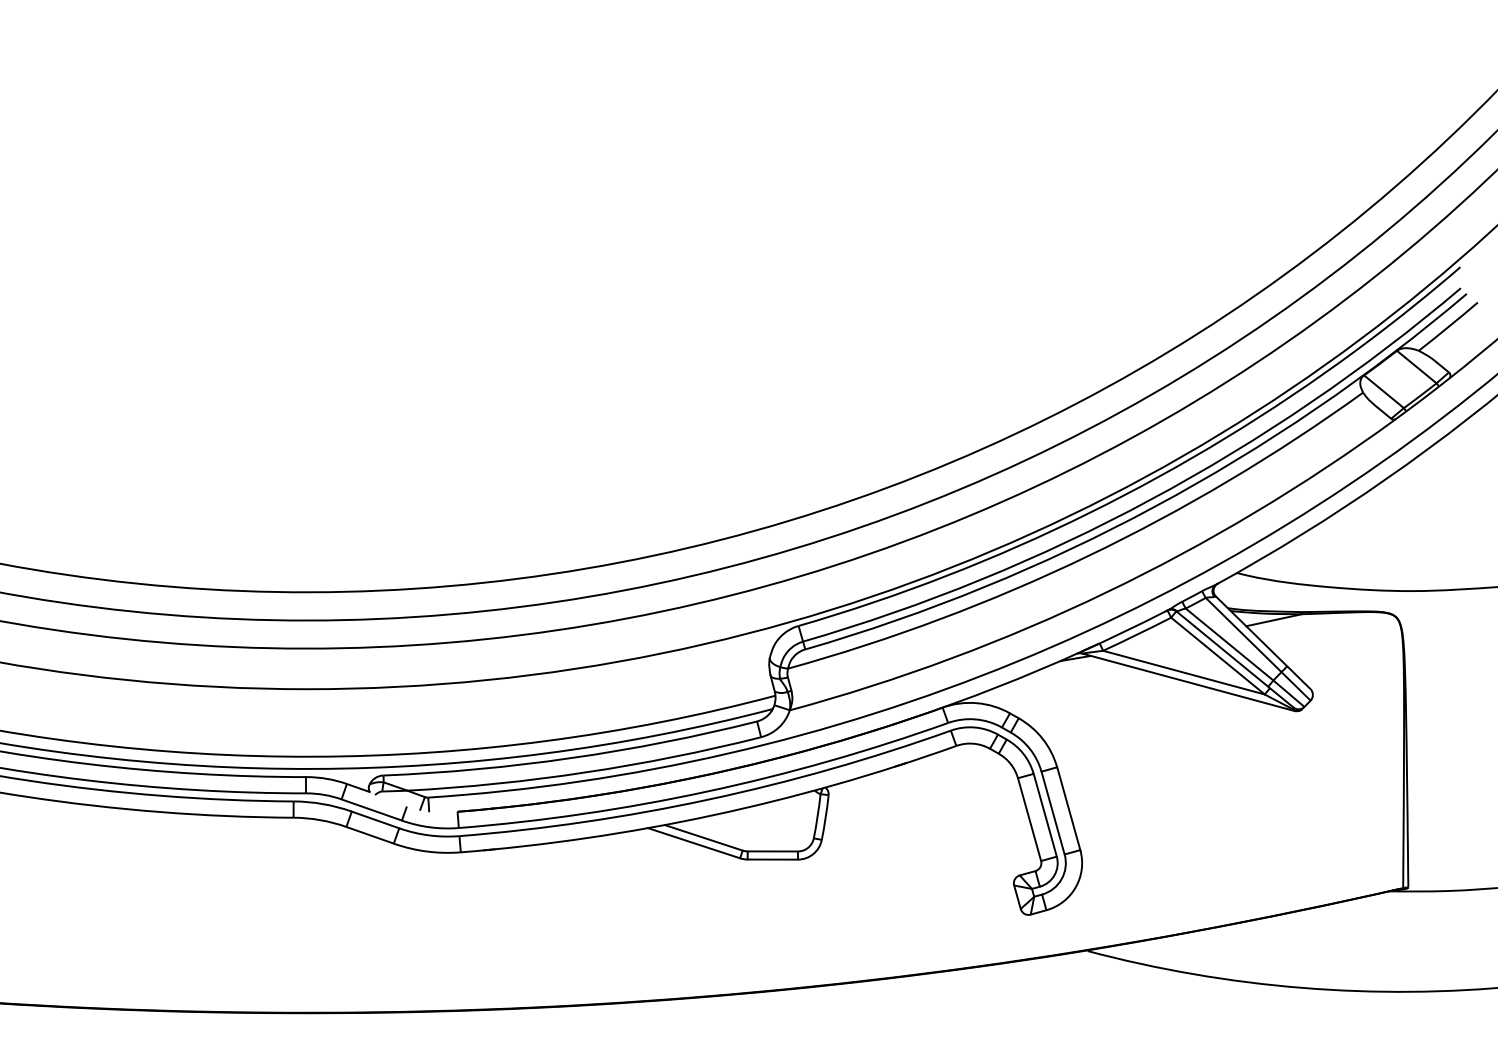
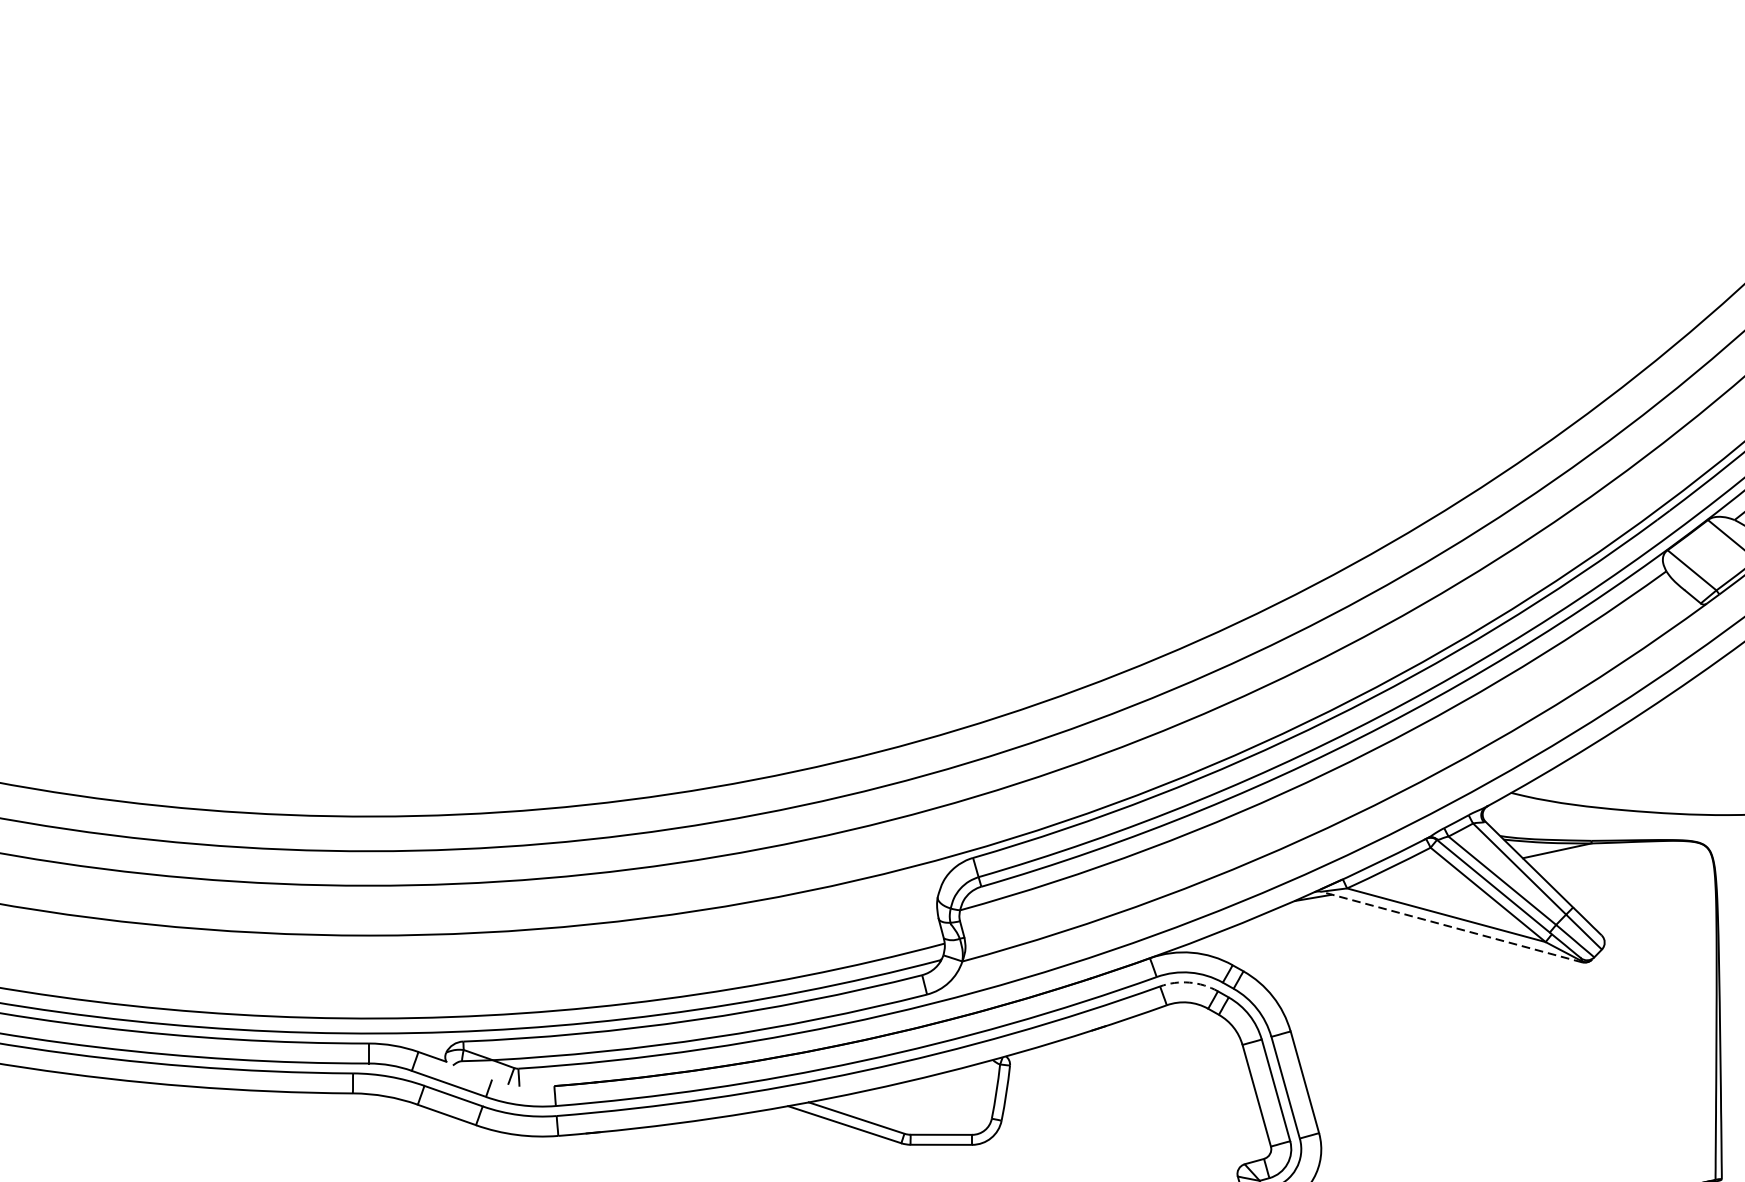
line: (1187, 682) -> (1450, 927), solid -> dashed
arc: (974, 727) -> (1189, 982), solid -> dashed

